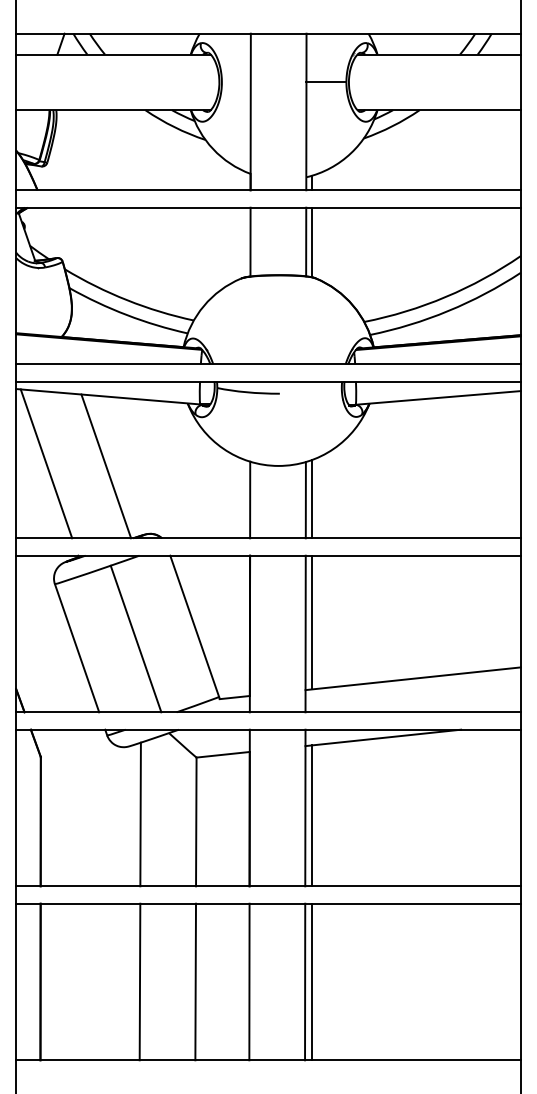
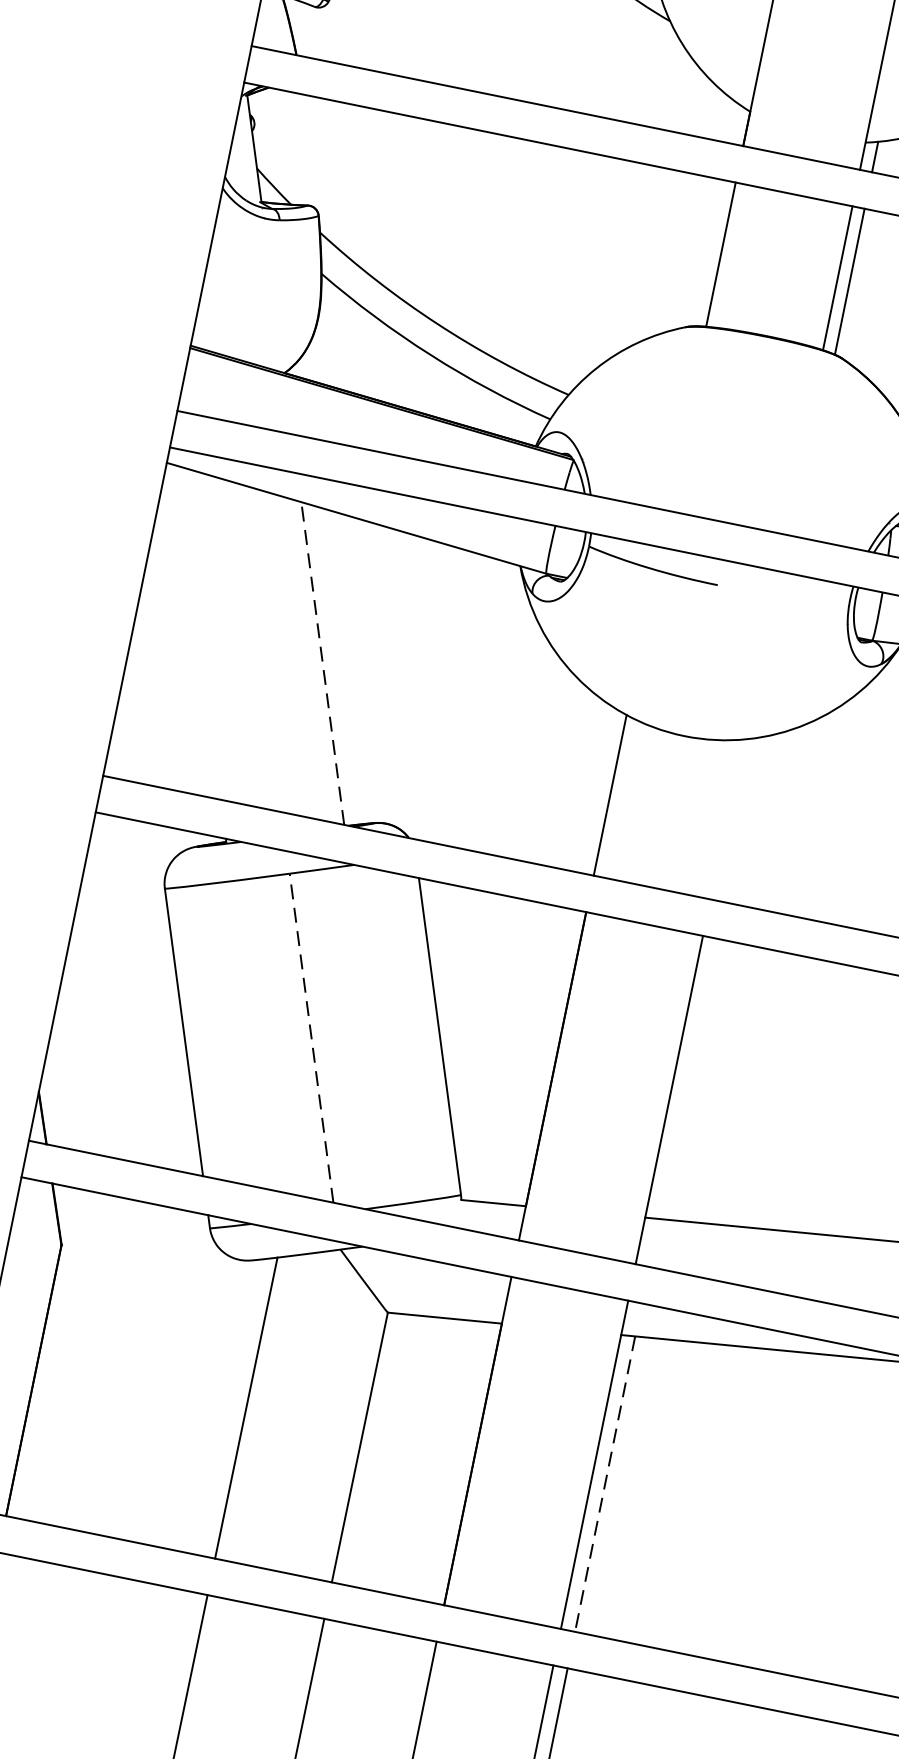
line: (46, 463) -> (198, 631), removed
line: (106, 465) -> (323, 661), solid -> dashed
line: (312, 499) -> (741, 820), removed
line: (305, 500) -> (726, 820), removed
line: (312, 622) -> (688, 1078), removed
line: (136, 639) -> (312, 1039), solid -> dashed
line: (312, 816) -> (605, 1485), solid -> dashed

